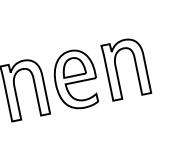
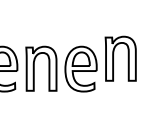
part: (116, 70) -> (113, 58), moved

